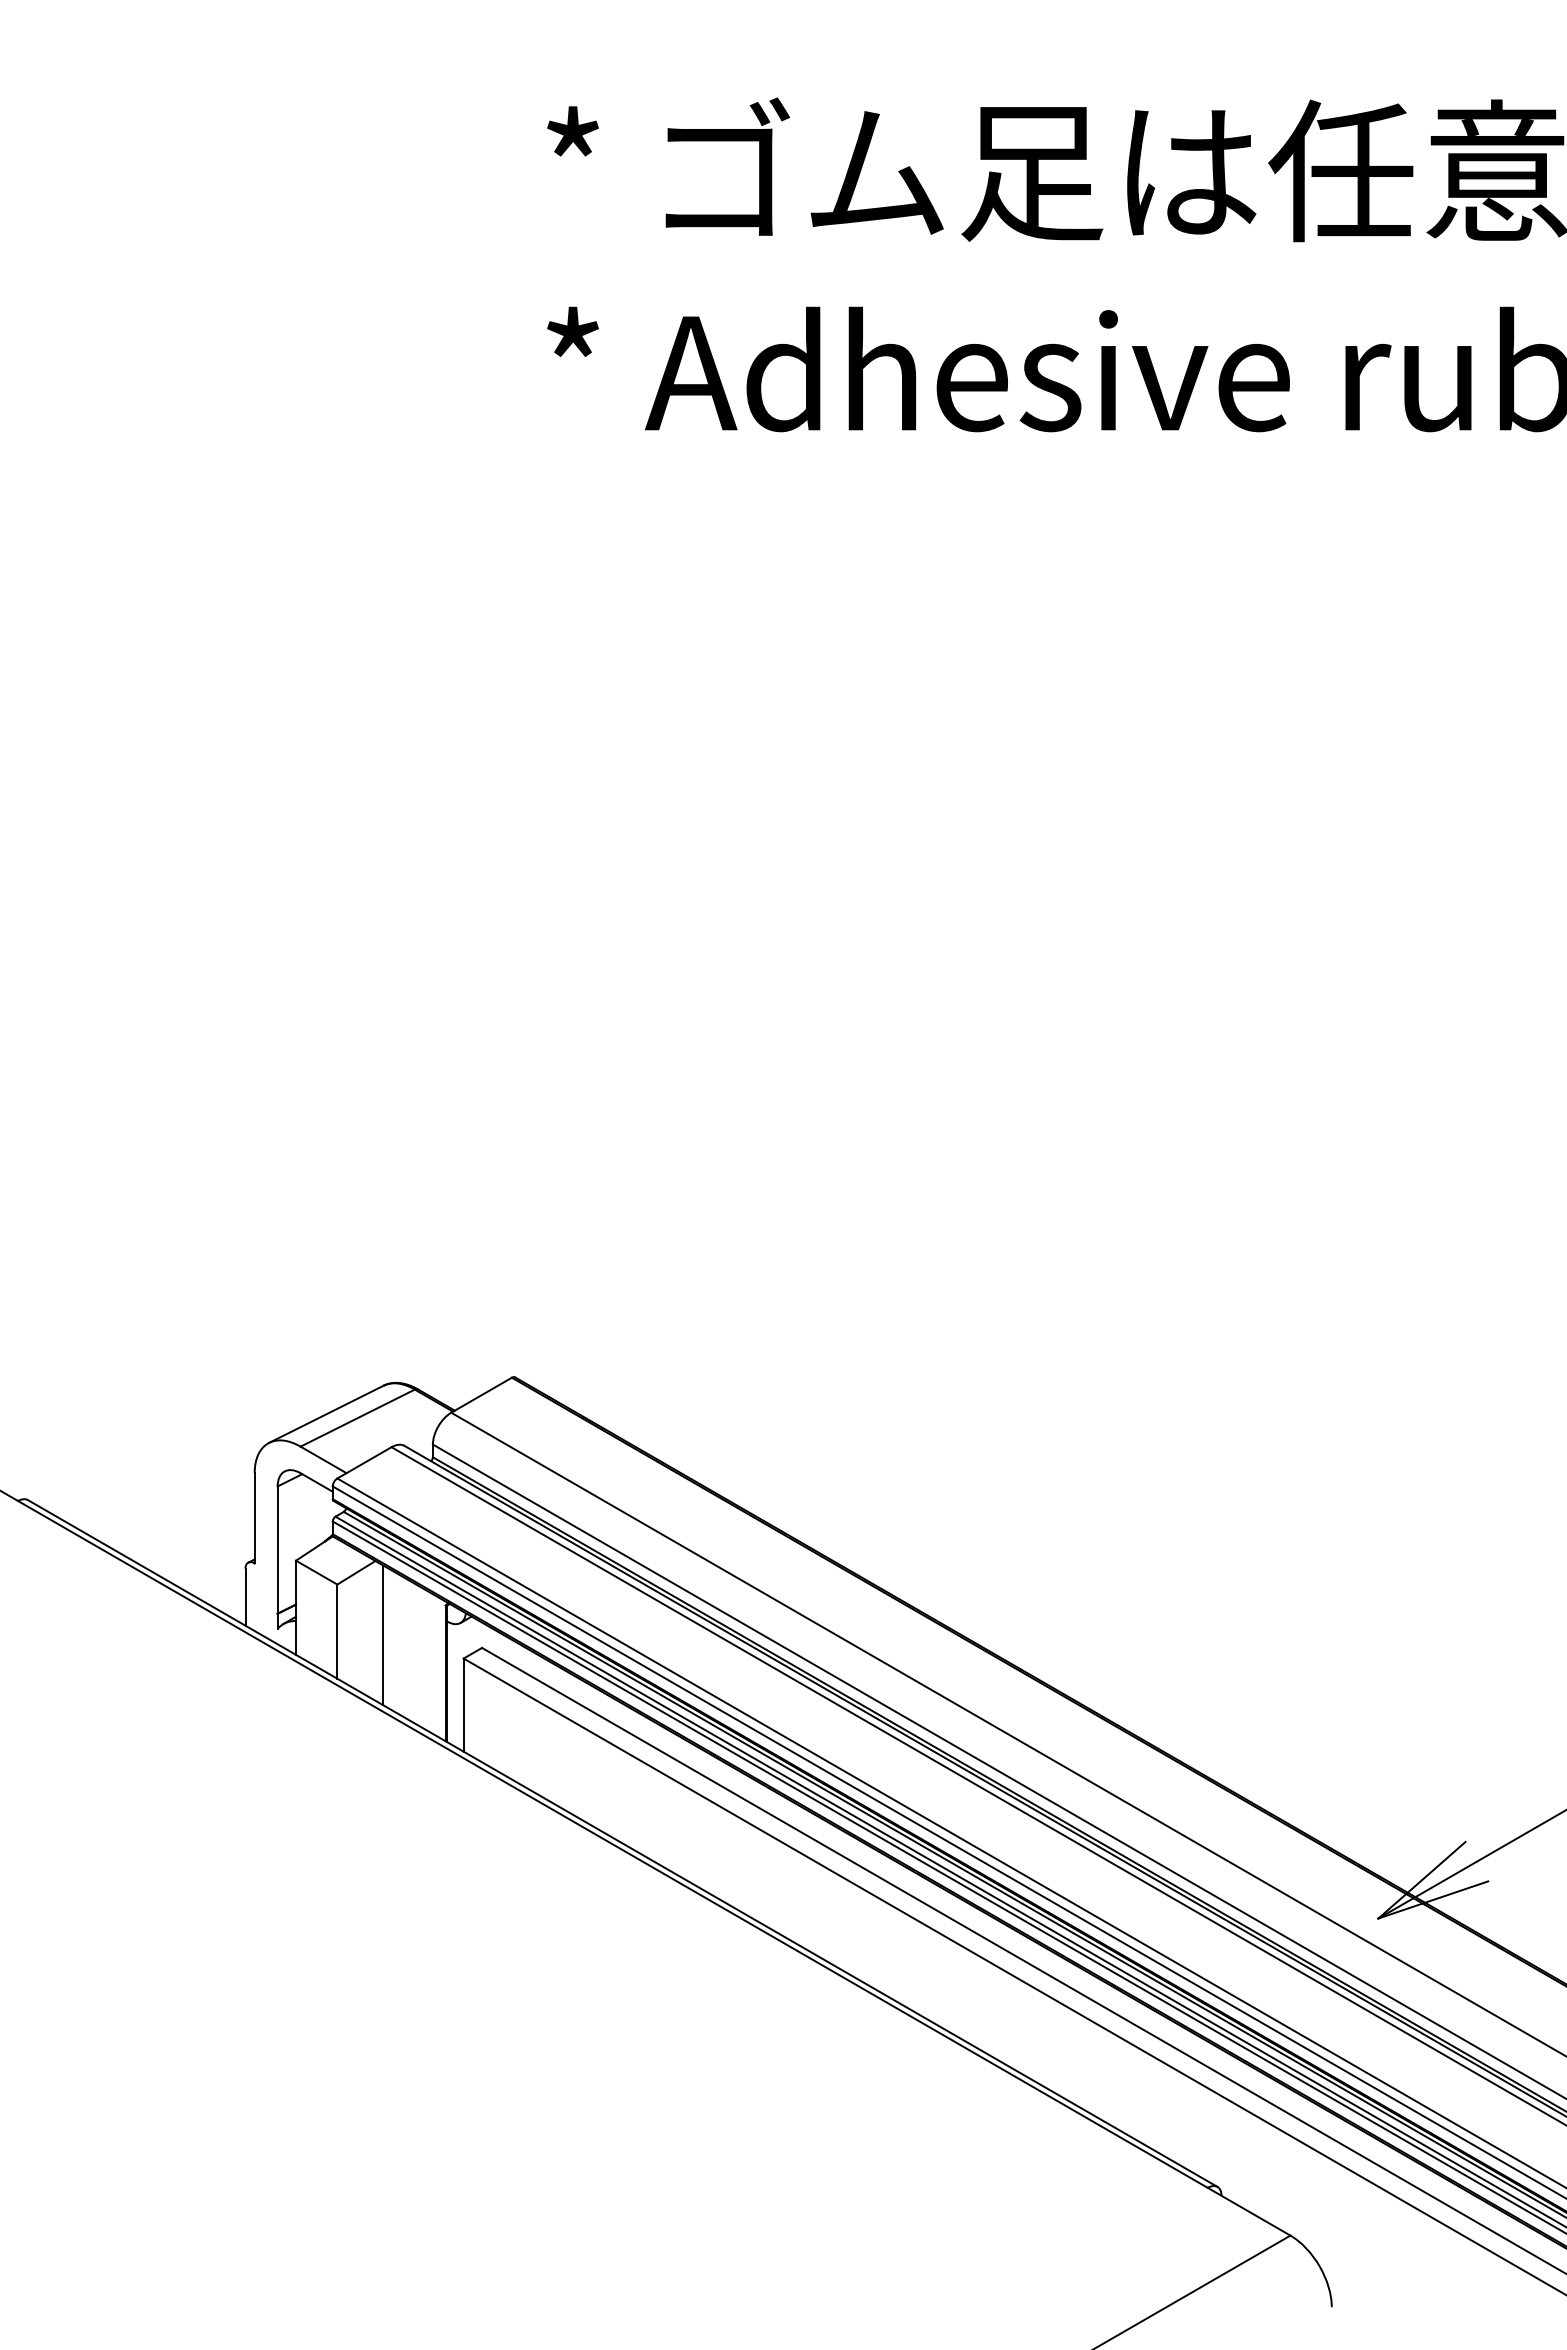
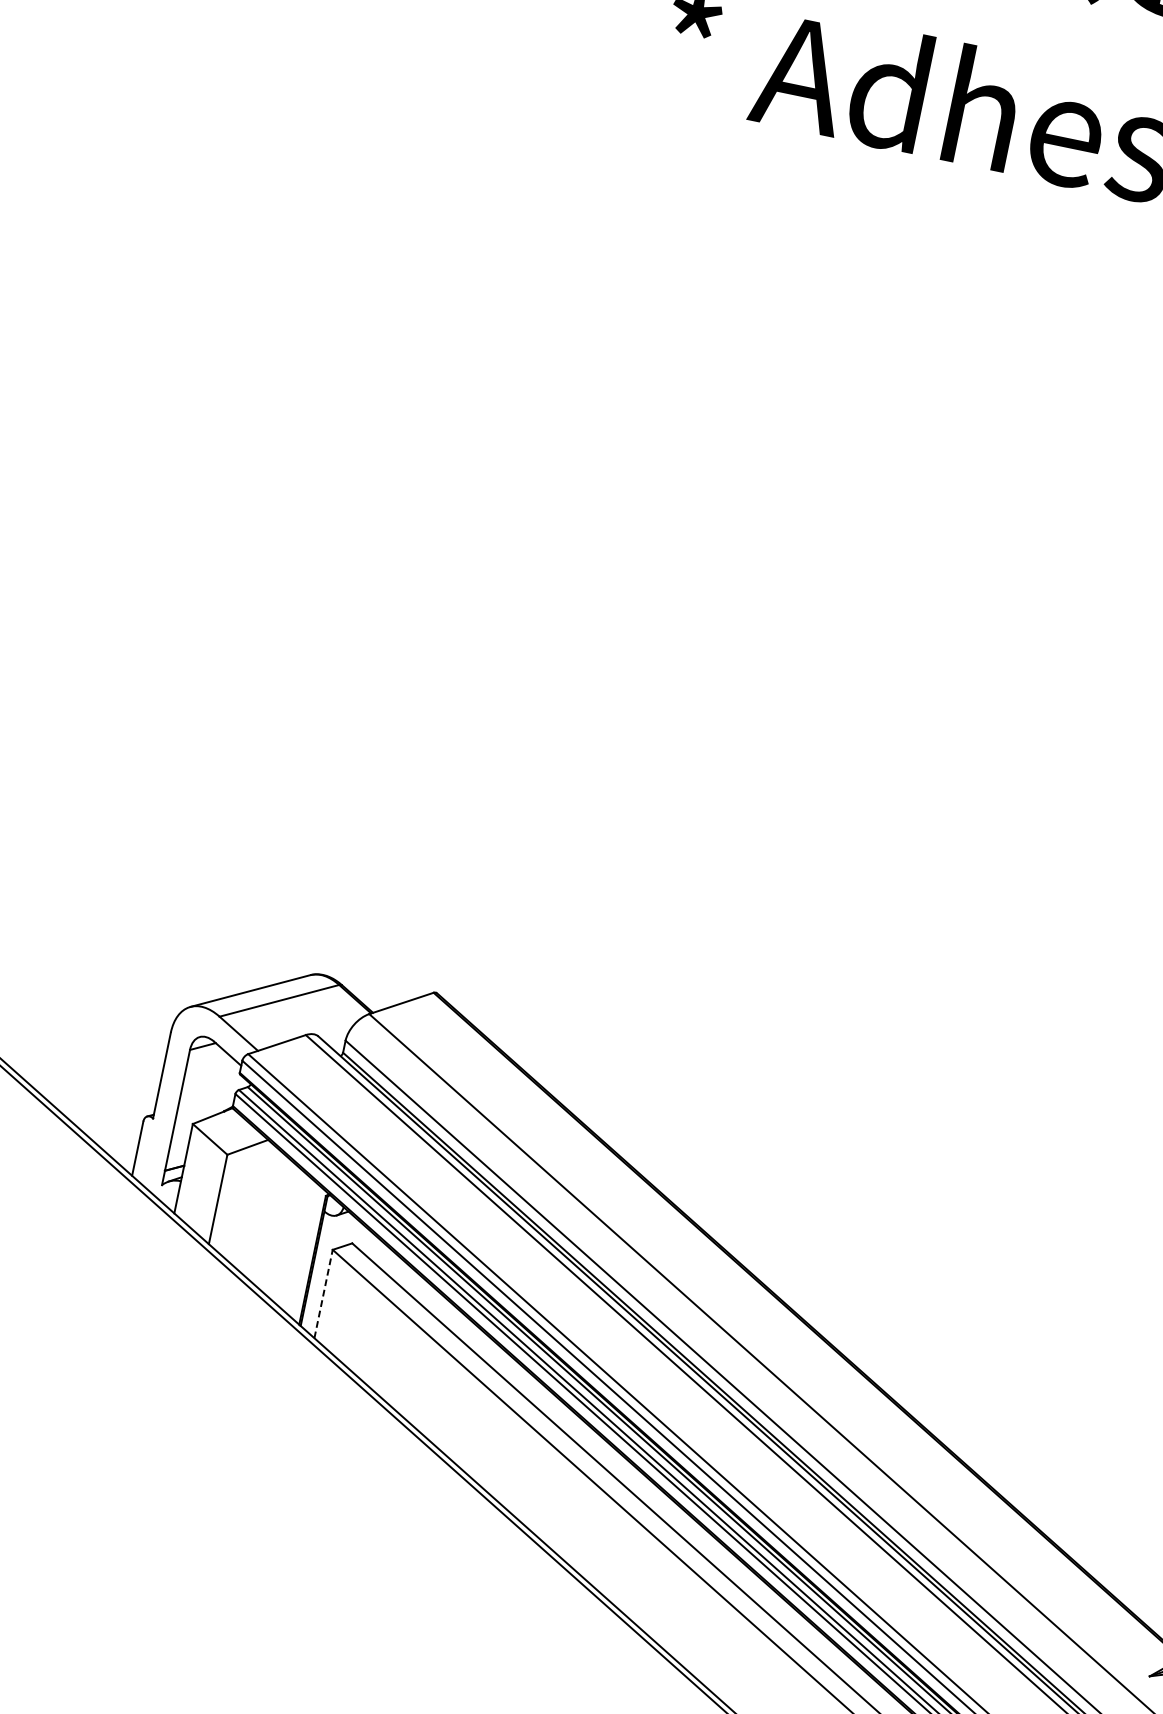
line: (383, 1635) -> (261, 1212), removed
line: (463, 1705) -> (323, 1294), solid -> dashed

